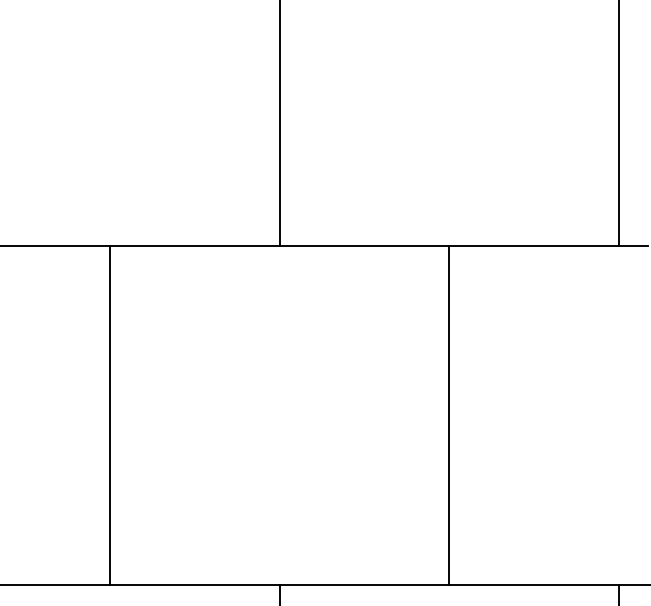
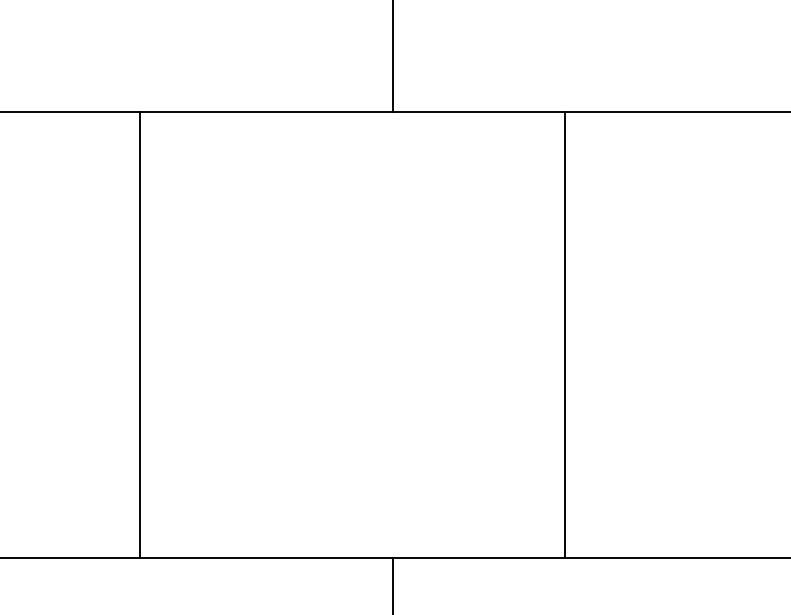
line: (109, 415) -> (139, 334), moved
line: (449, 415) -> (564, 334), moved

